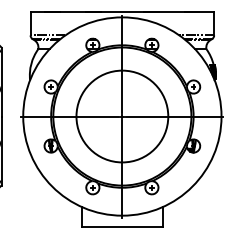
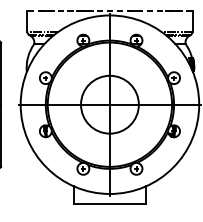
line: (122, 12) -> (110, 11), solid -> dashed
circle: (122, 116) -> (110, 104), size x0.7

